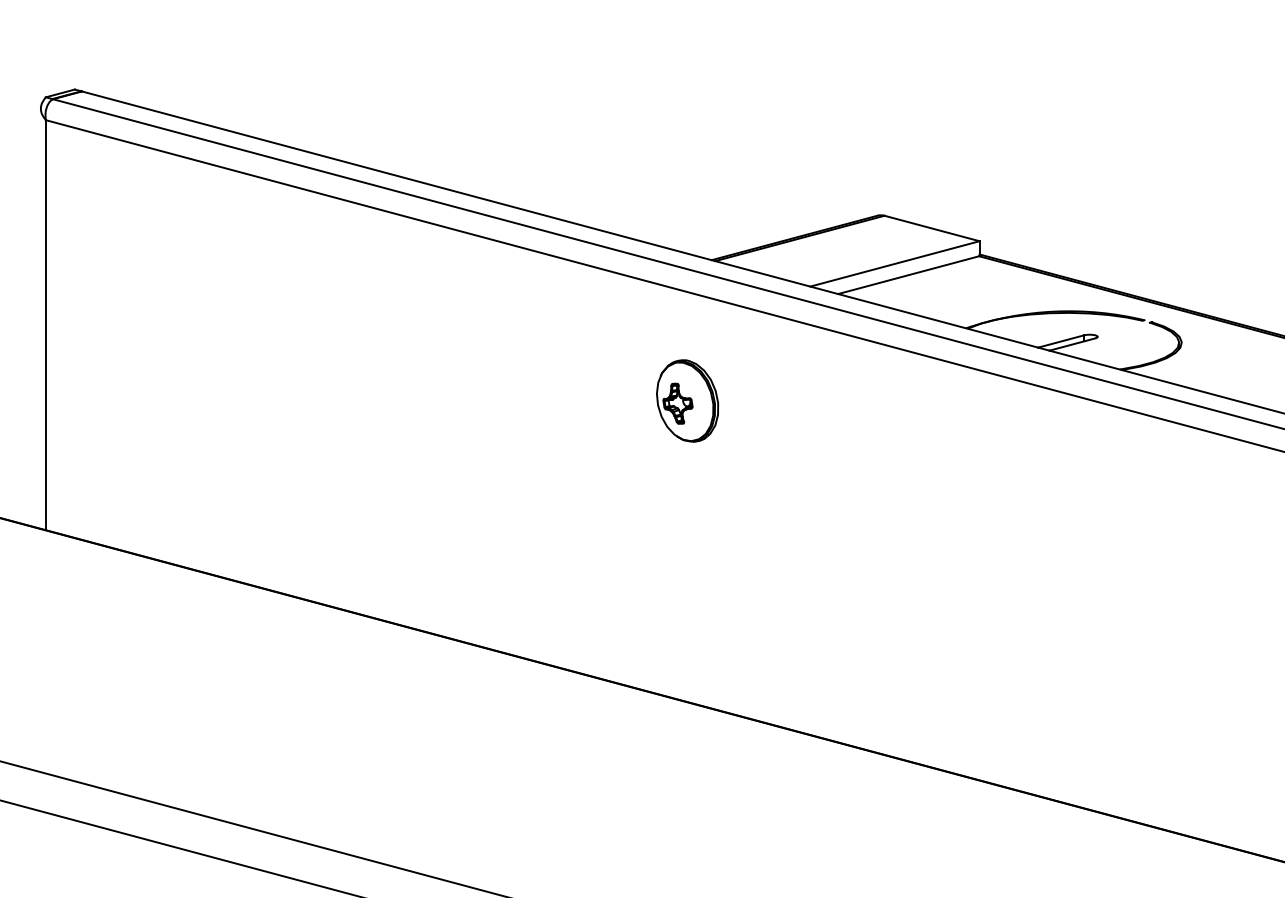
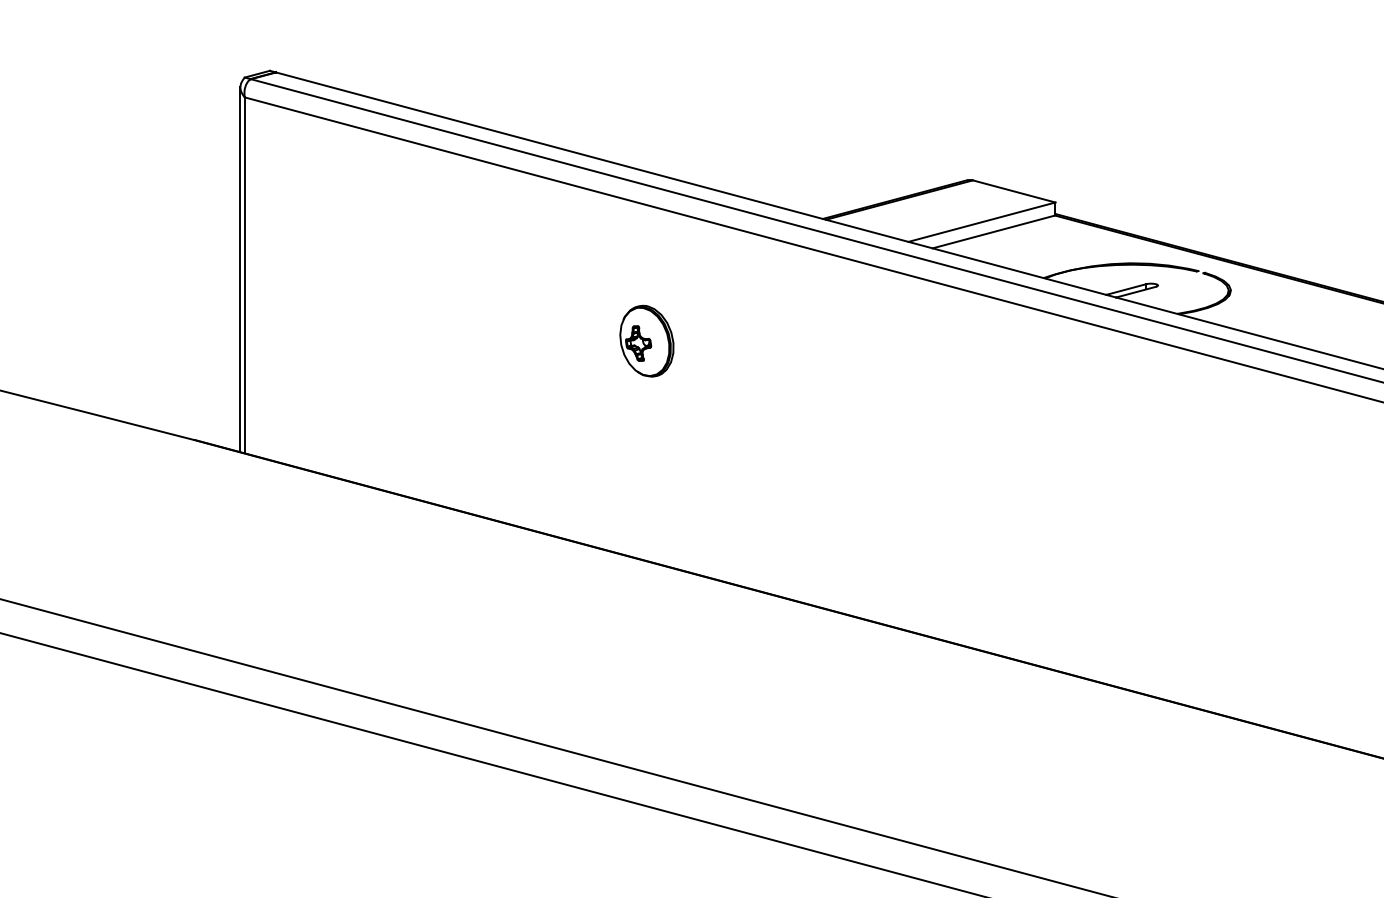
line: (40, 318) -> (240, 269), added
part: (687, 400) -> (646, 340), moved

